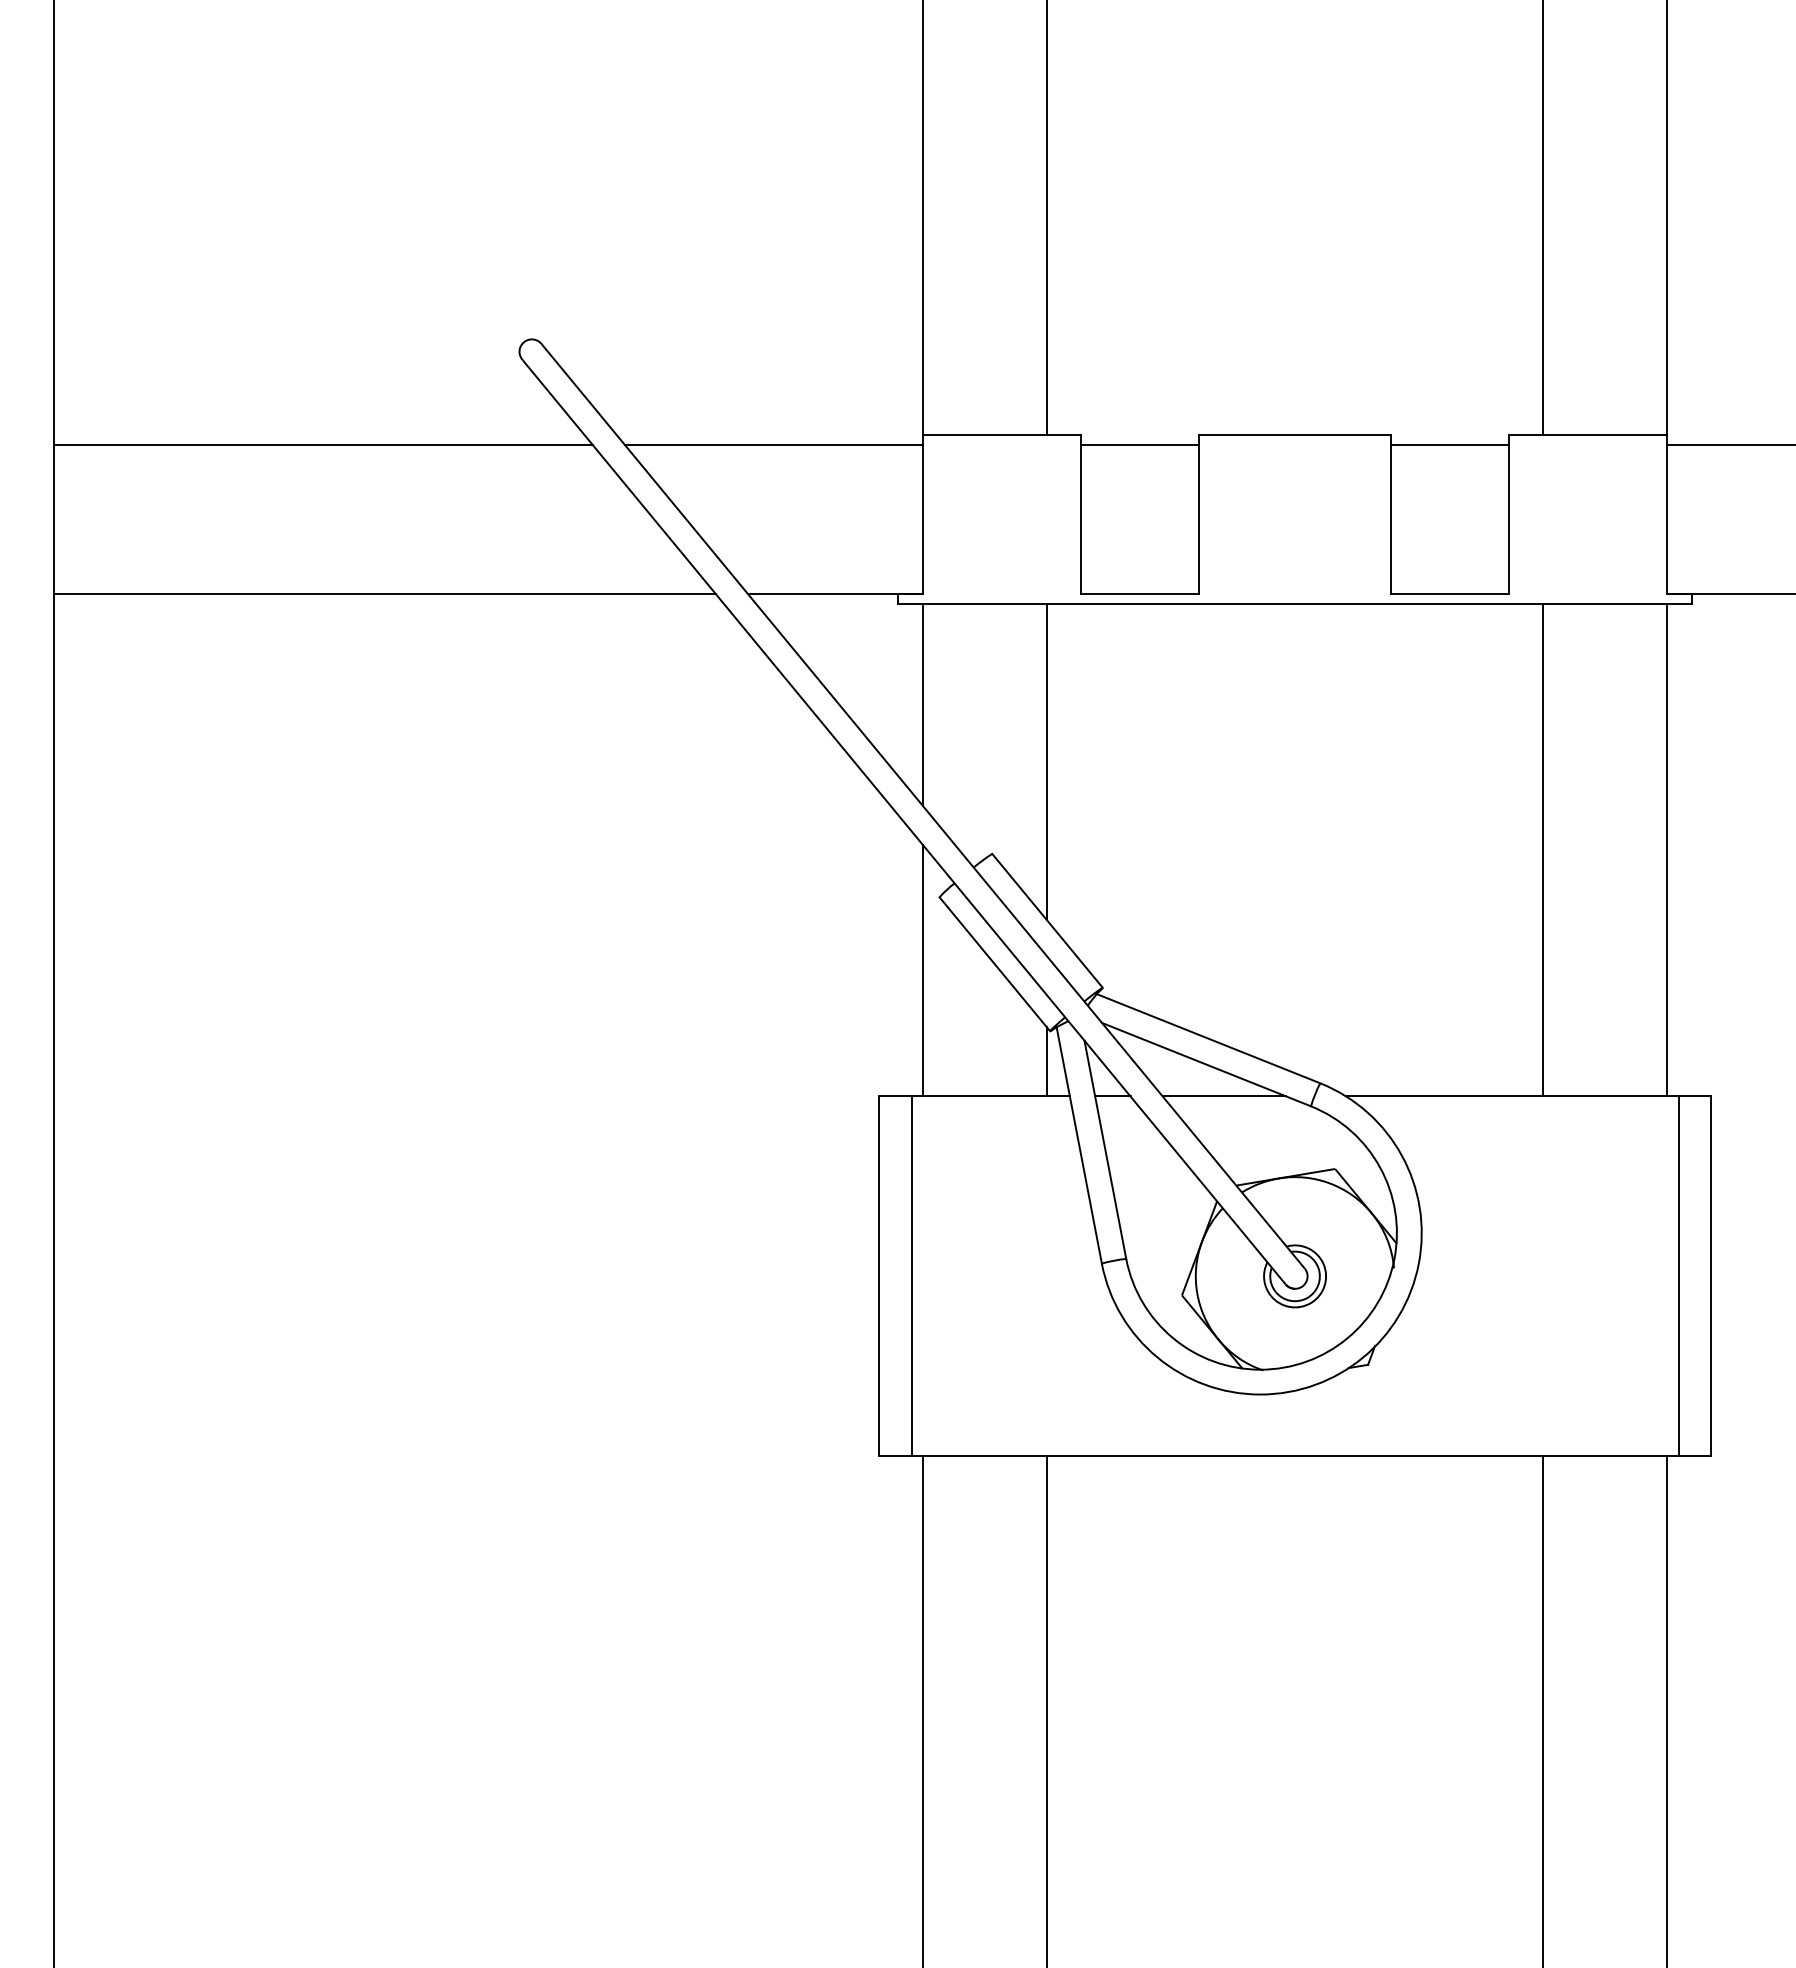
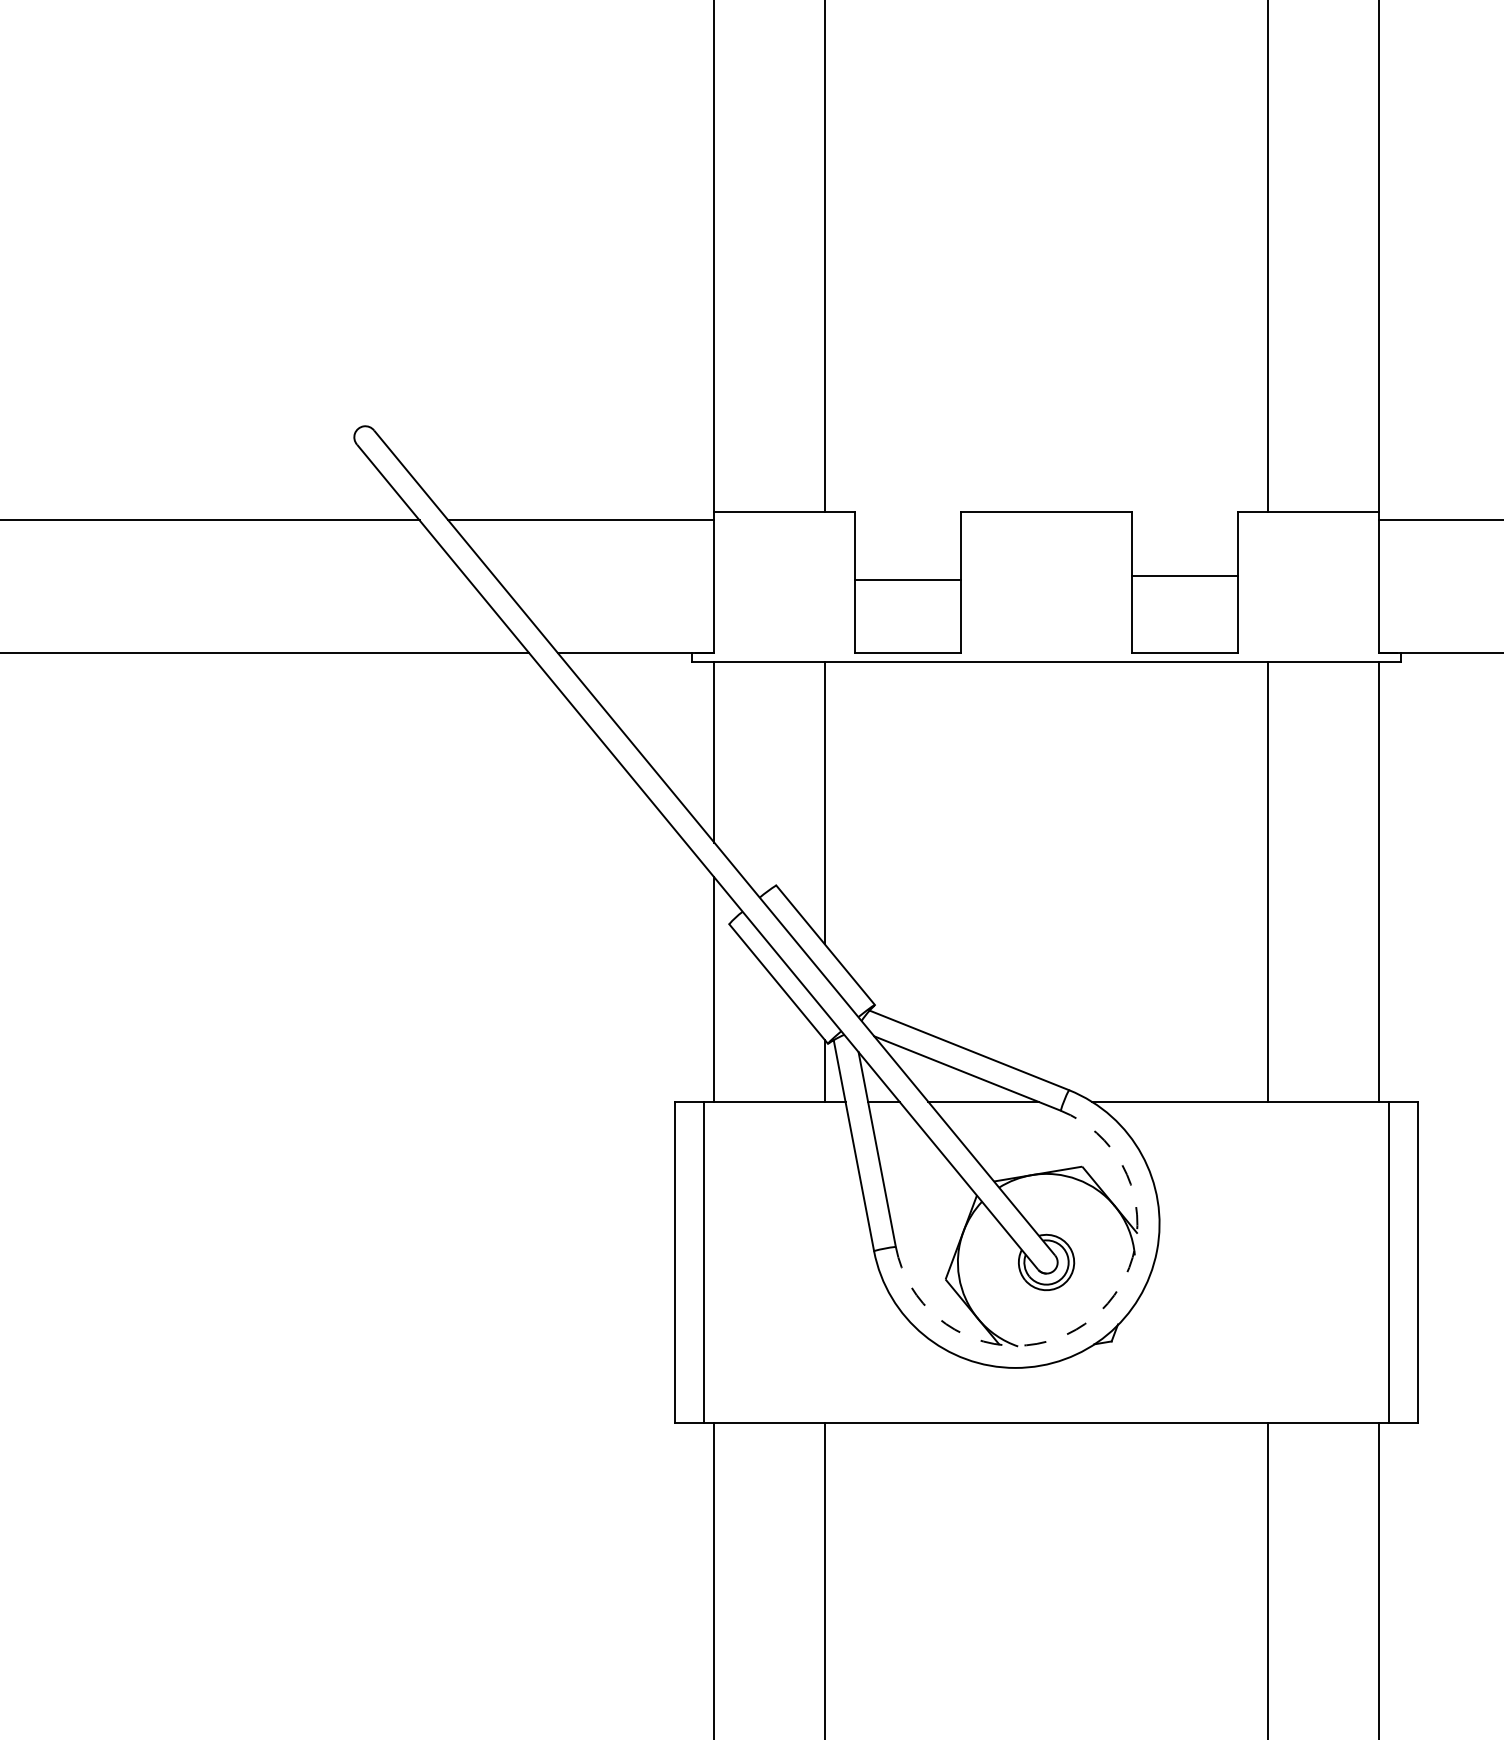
line: (1139, 444) -> (907, 579), moved
line: (1450, 444) -> (1185, 575), moved
arc: (1347, 1338) -> (1093, 1317), solid -> dashed

